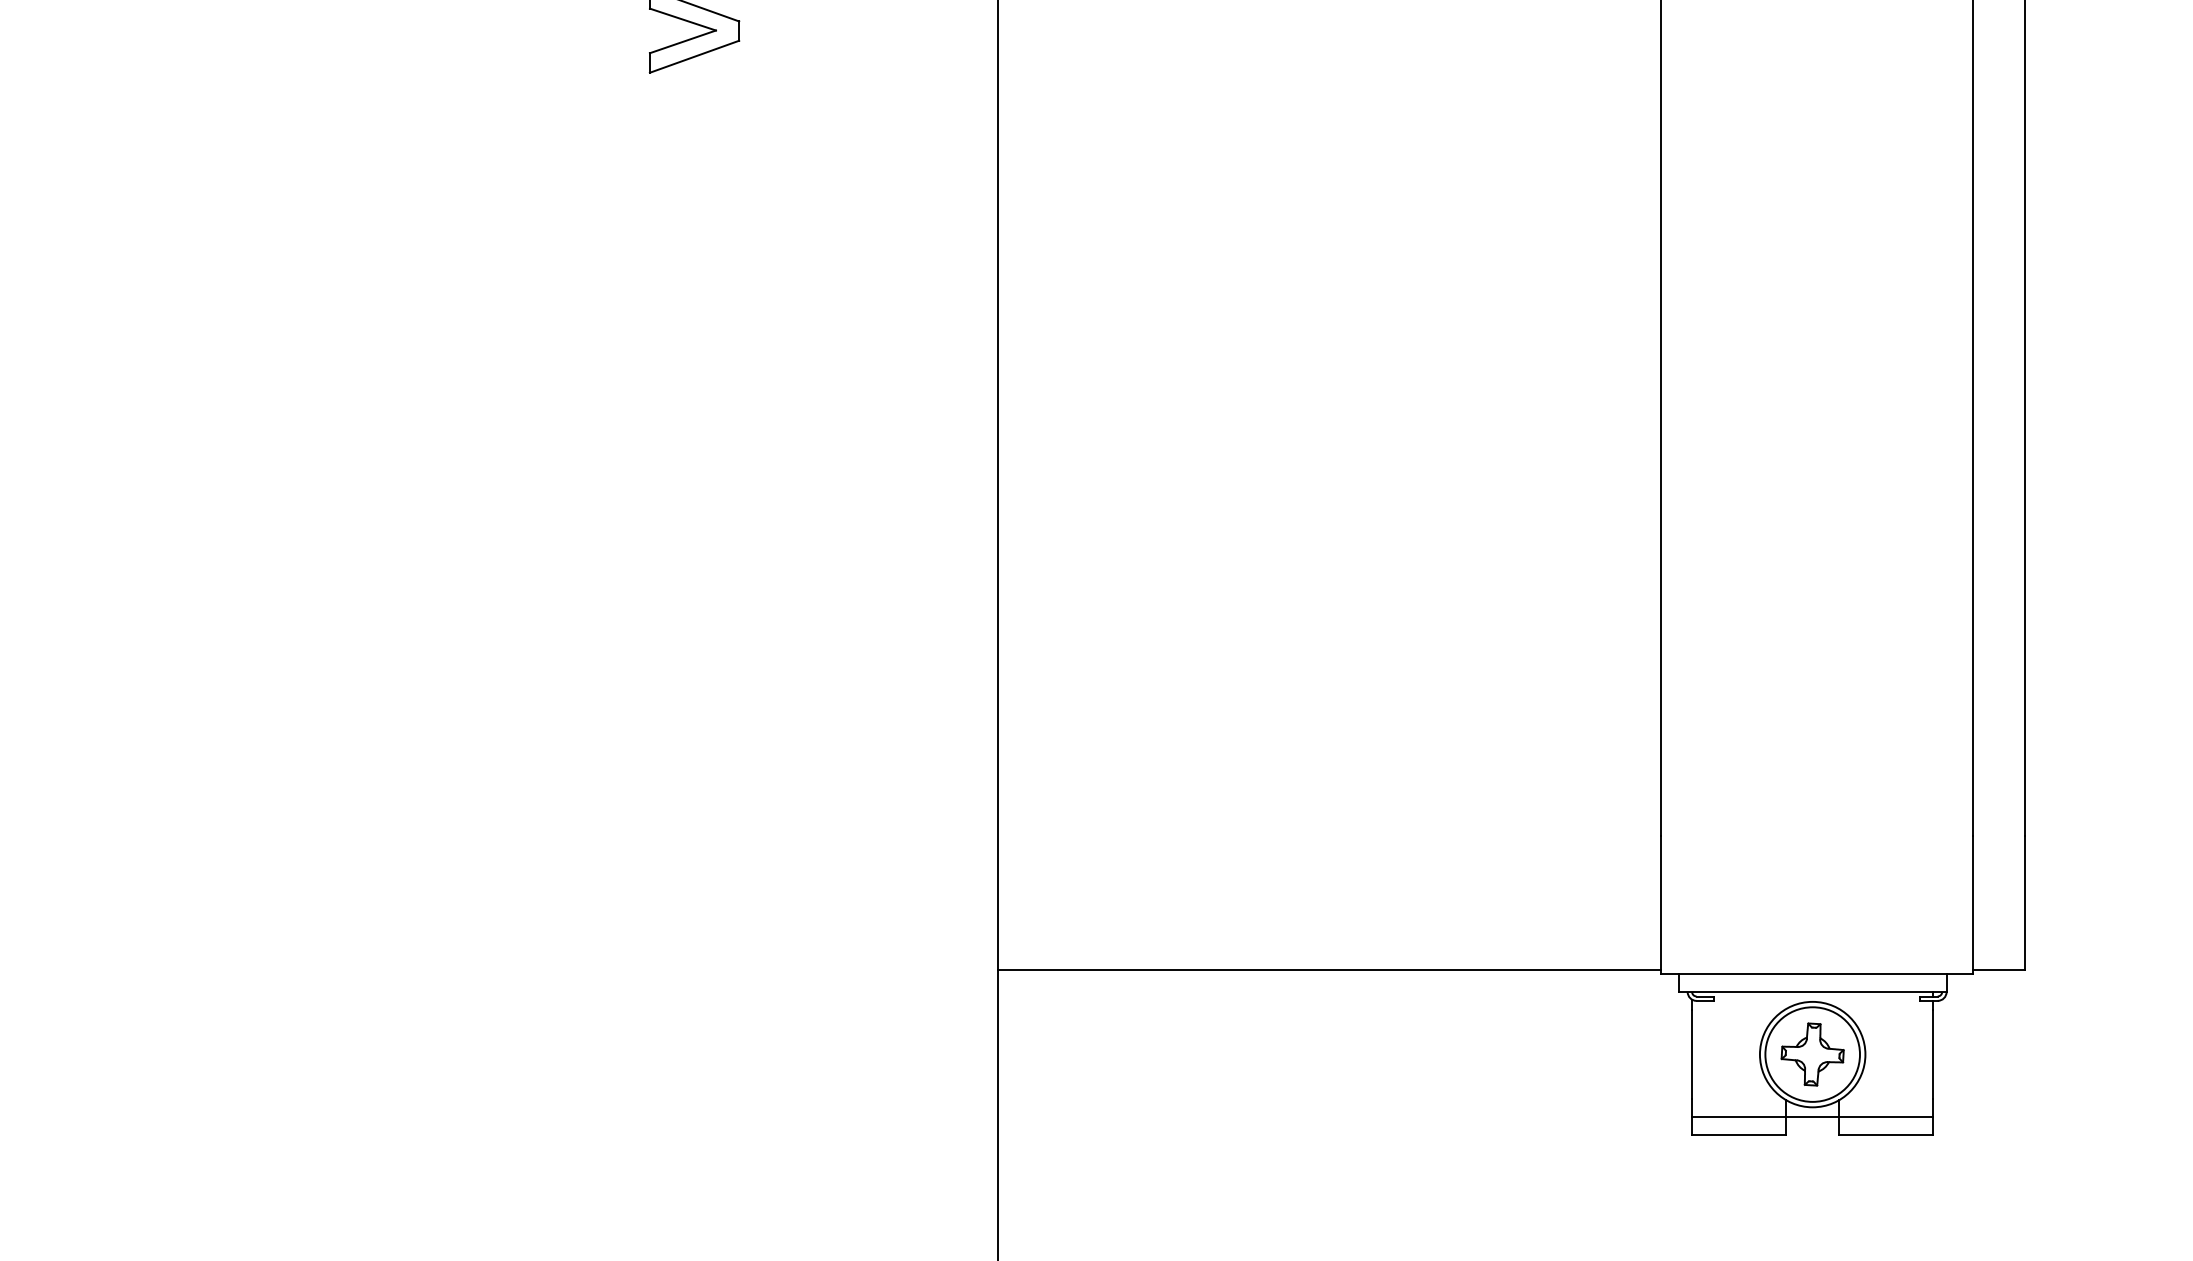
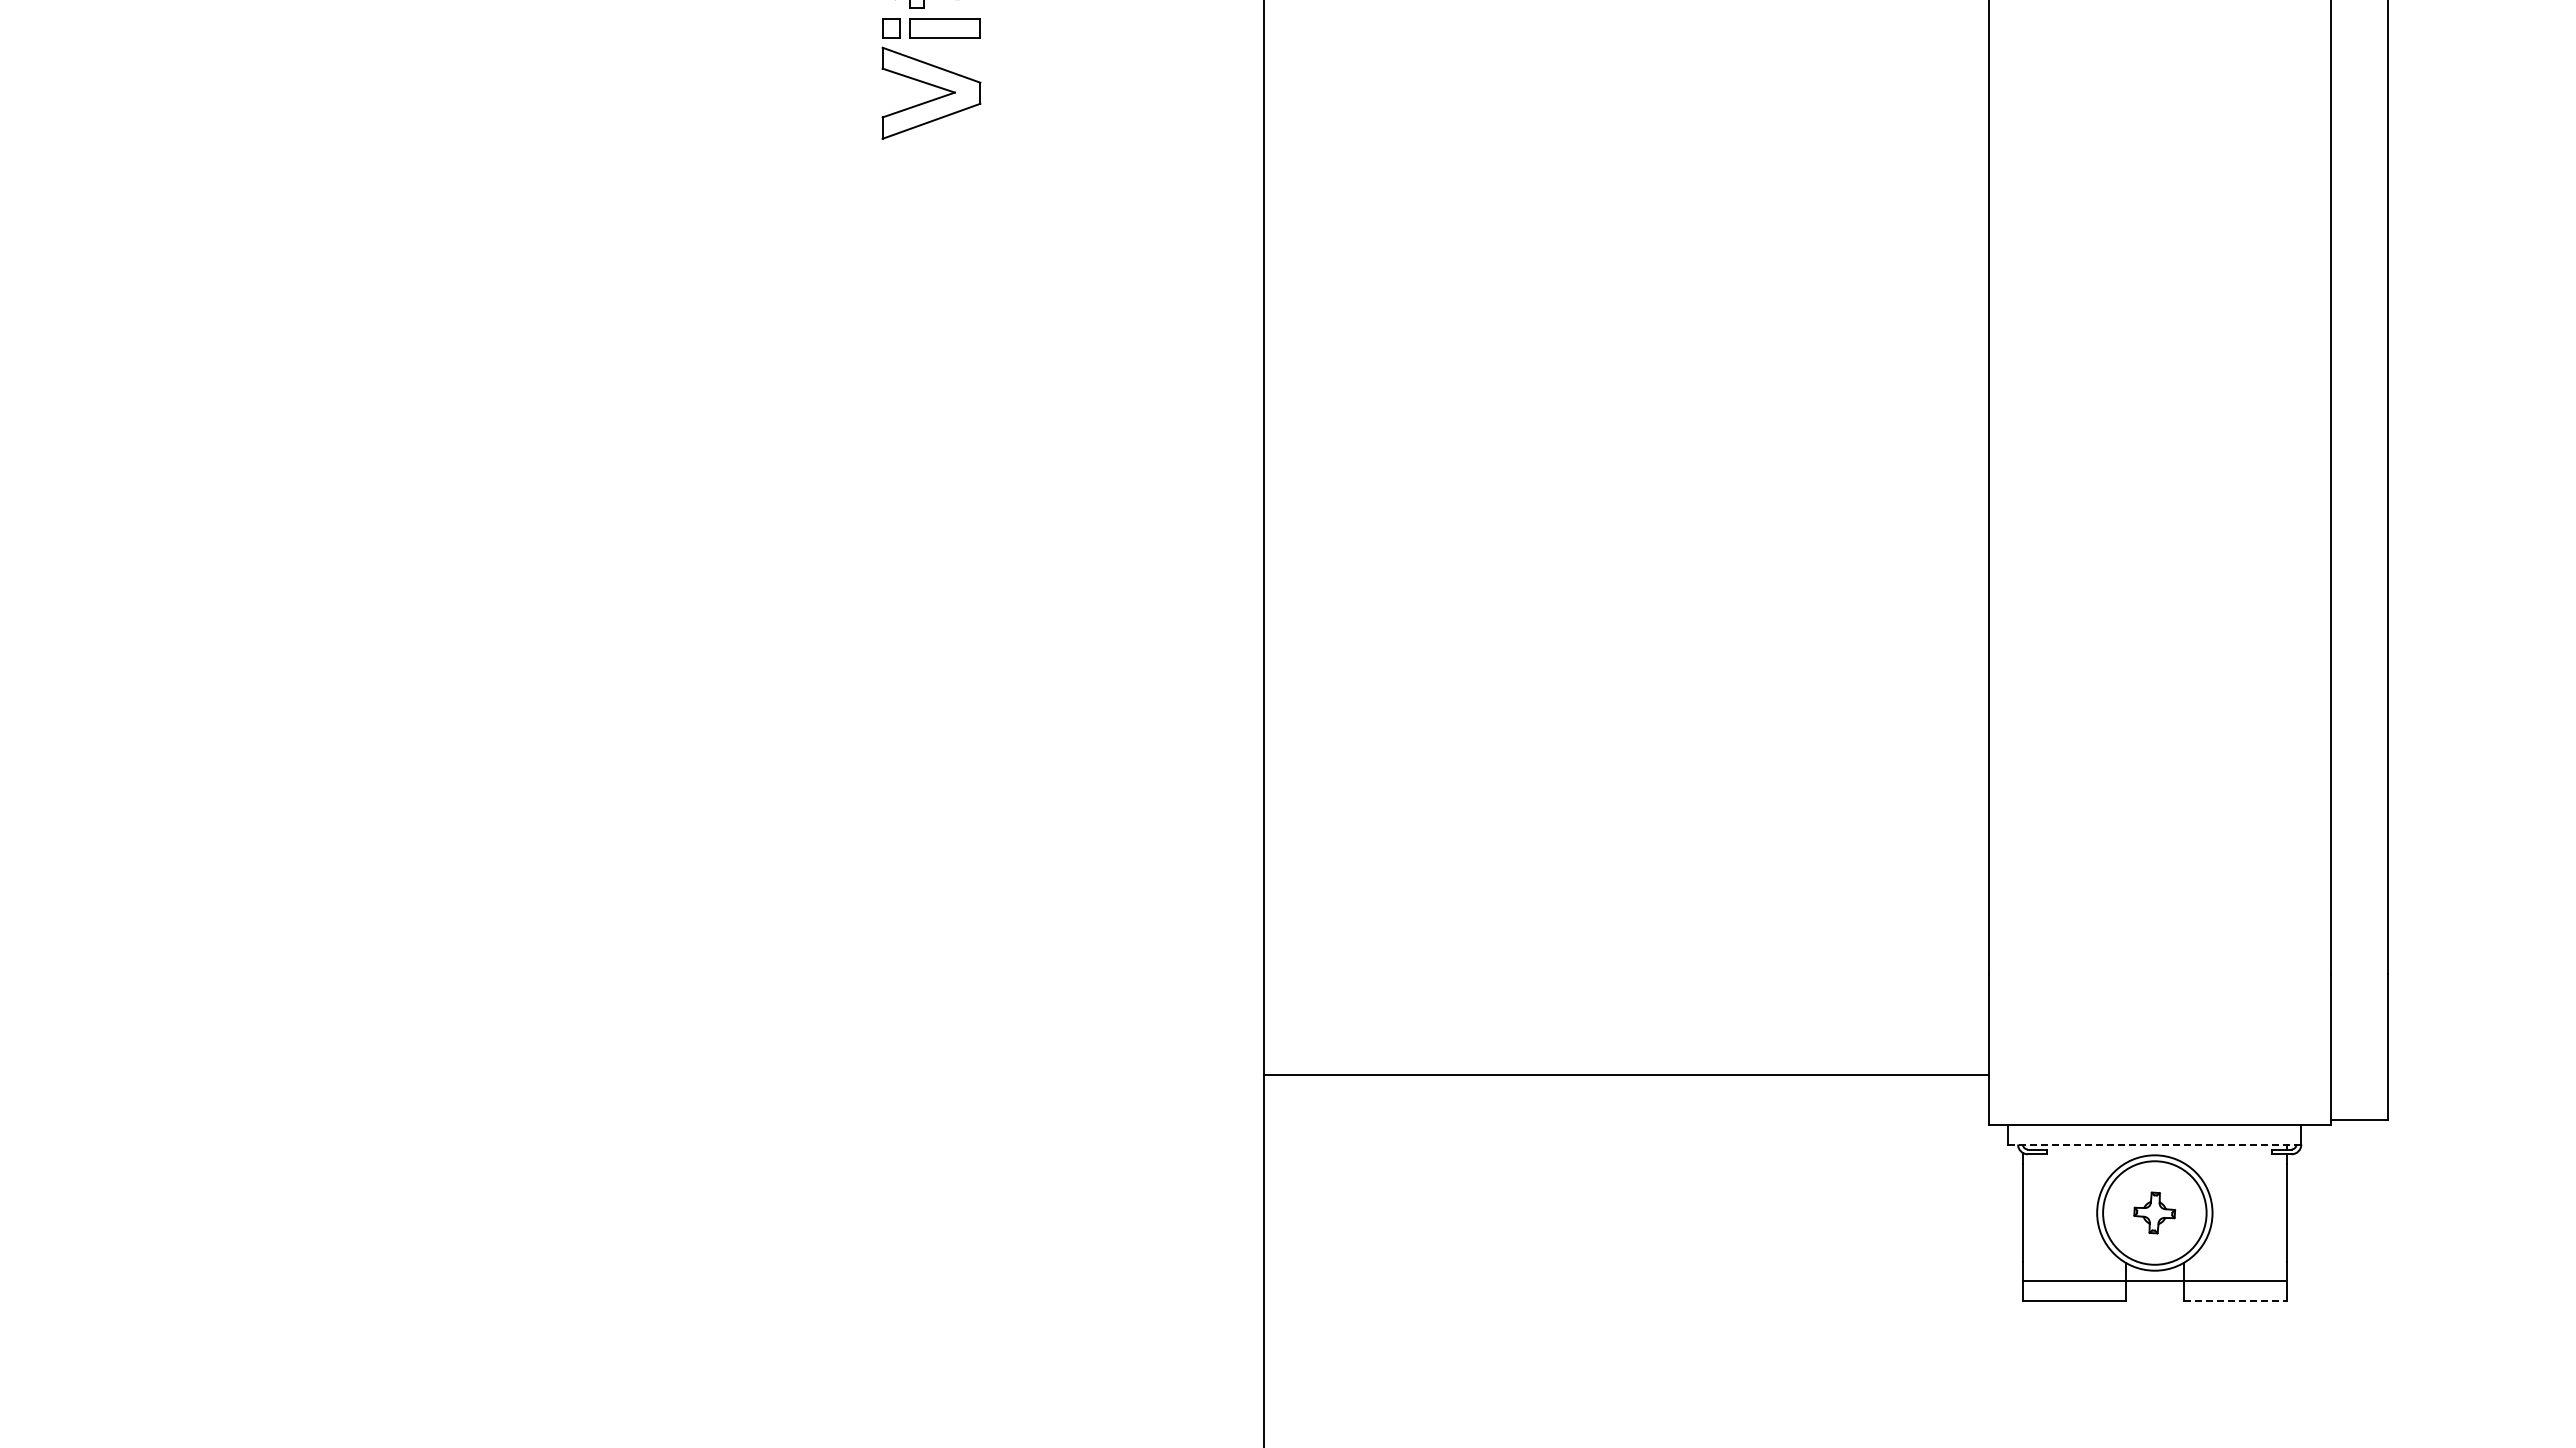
line: (1328, 970) -> (1625, 1075), moved
line: (1812, 991) -> (2154, 1144), solid -> dashed
part: (1812, 1054) -> (2154, 1212), size x0.6
line: (1886, 1134) -> (2235, 1300), solid -> dashed

